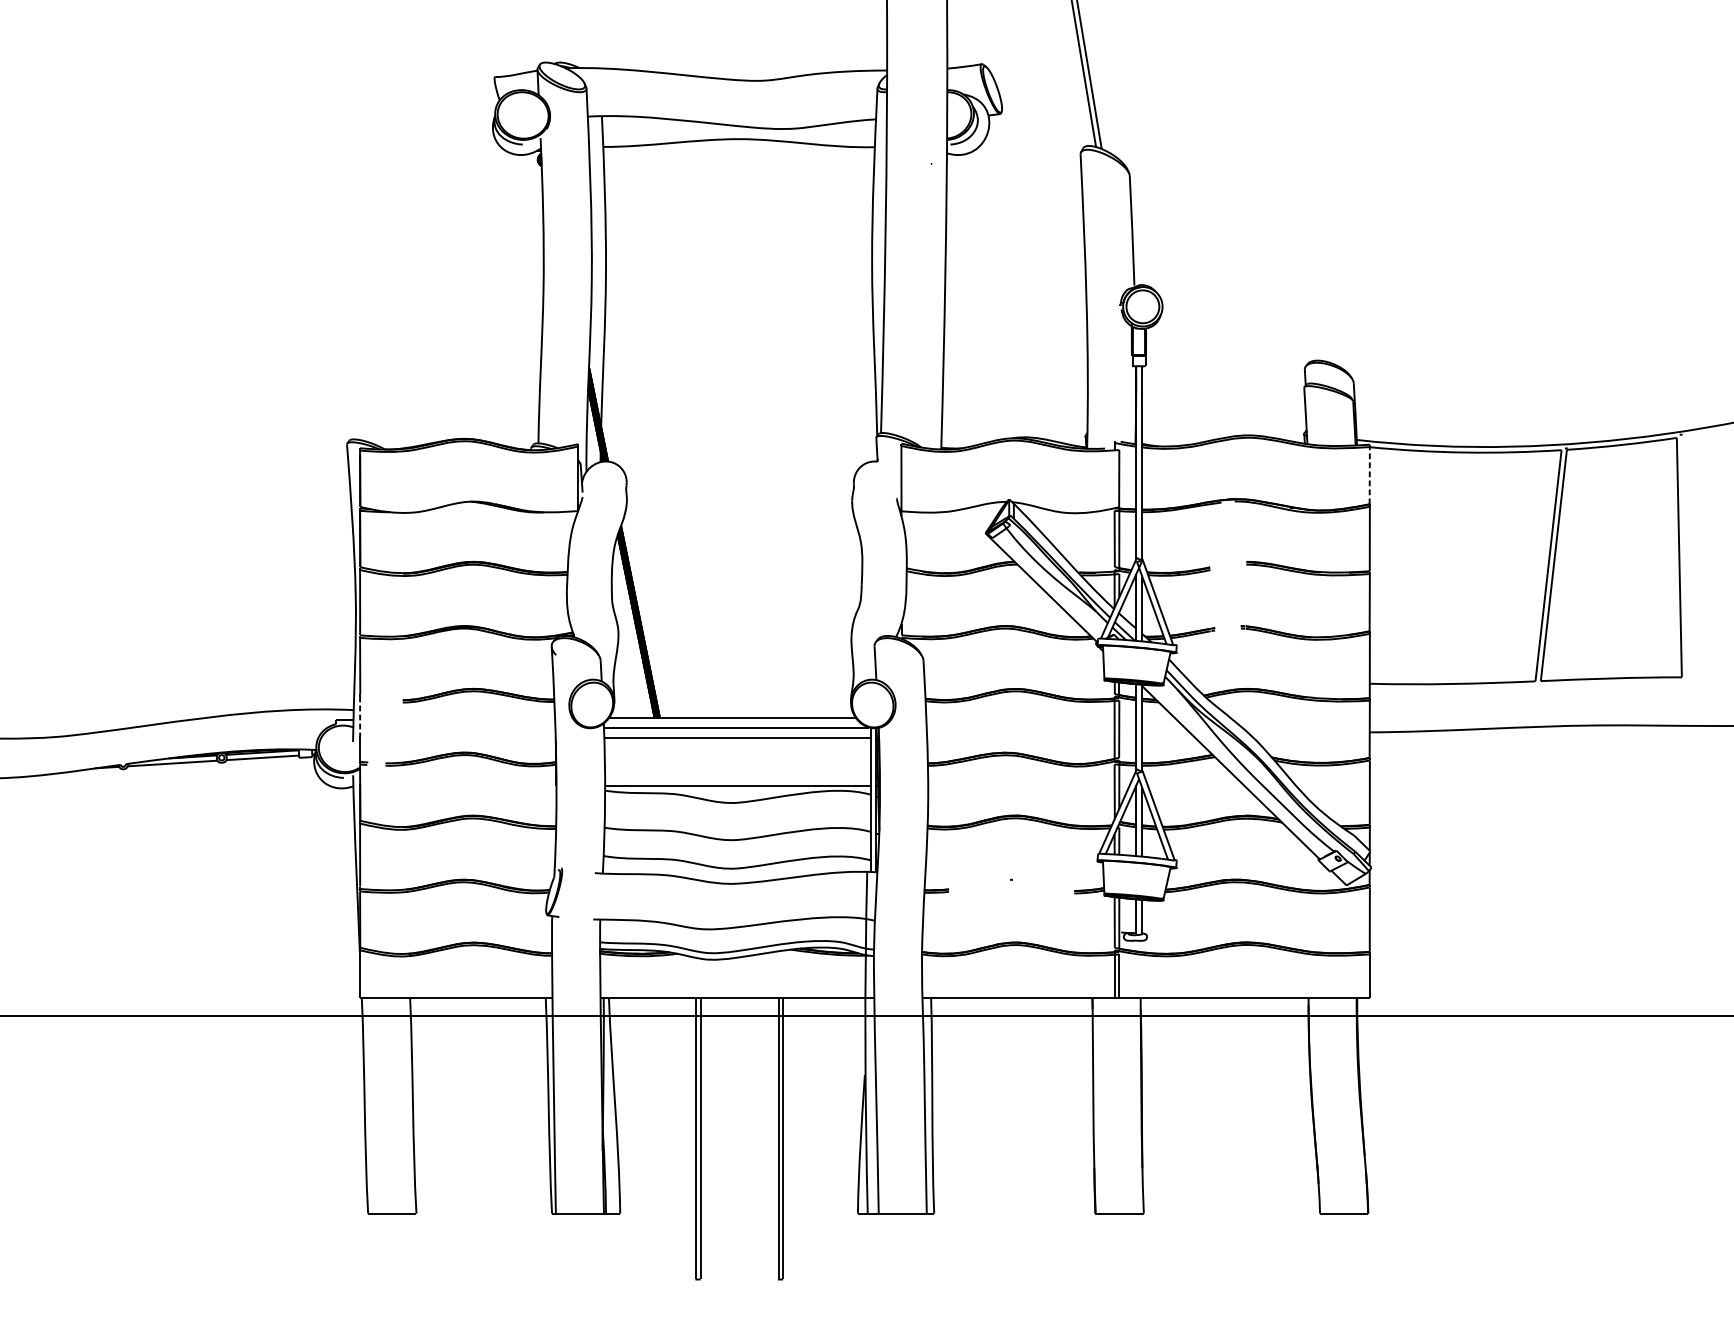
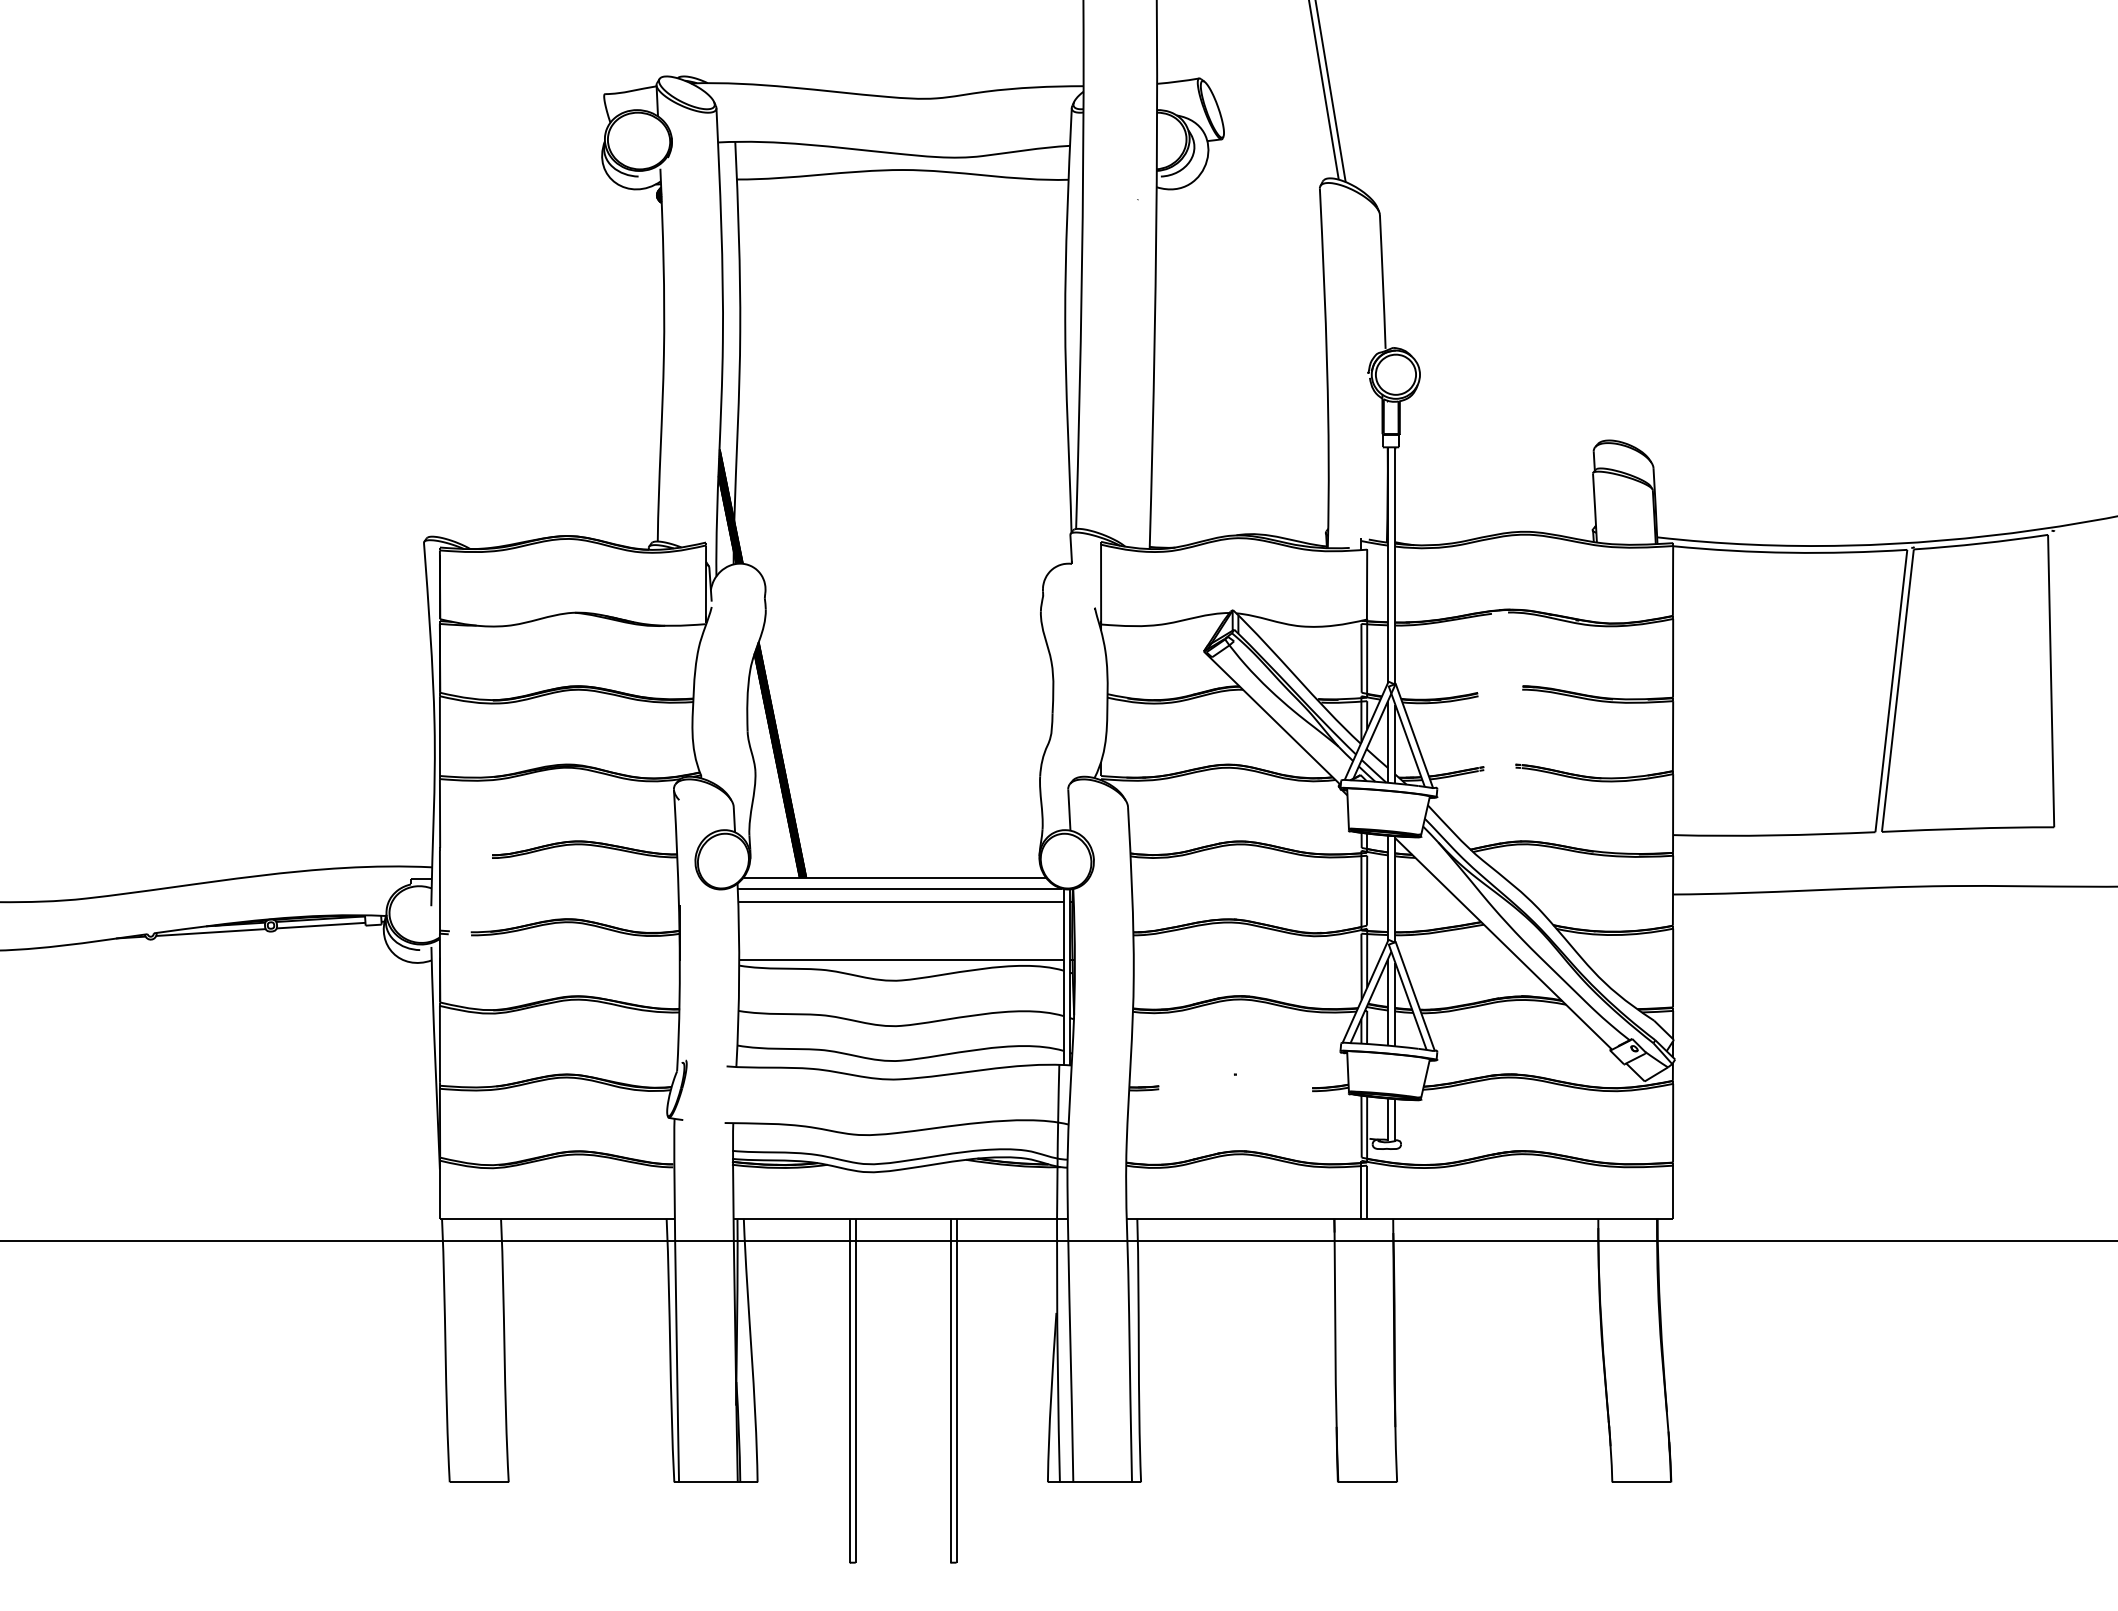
line: (1370, 475) -> (1673, 580), dashed -> solid
line: (359, 716) -> (439, 875), dashed -> solid

